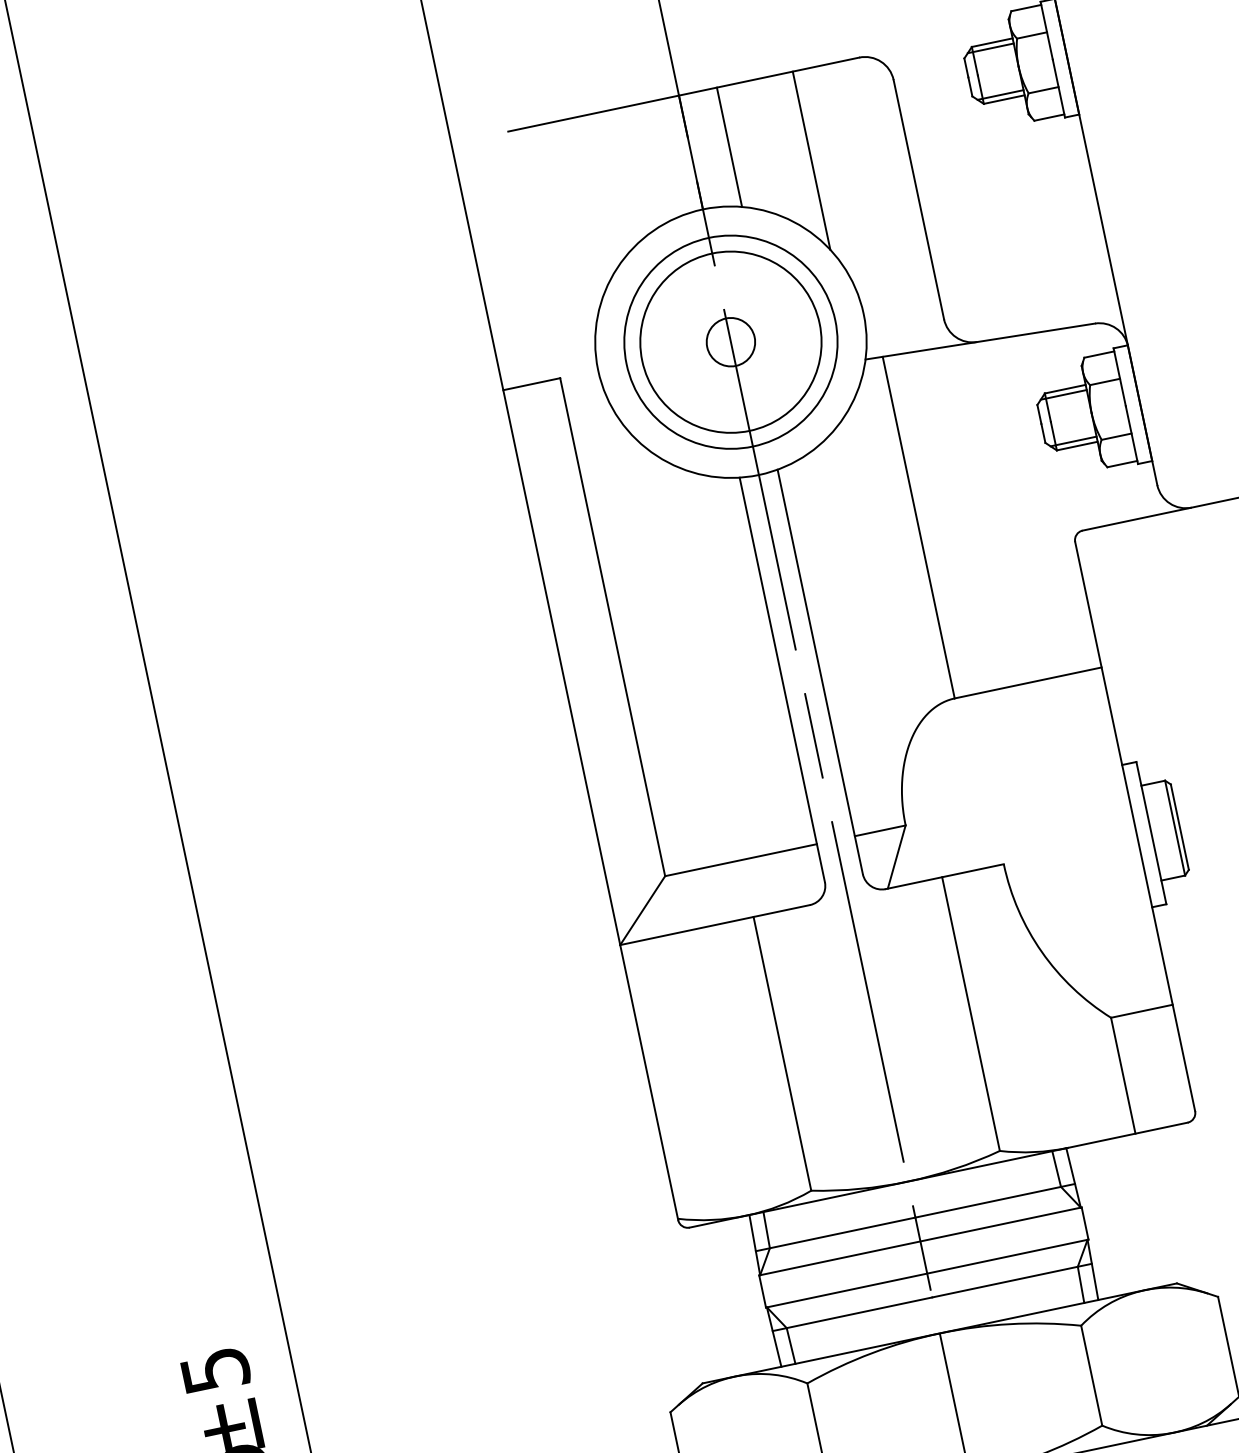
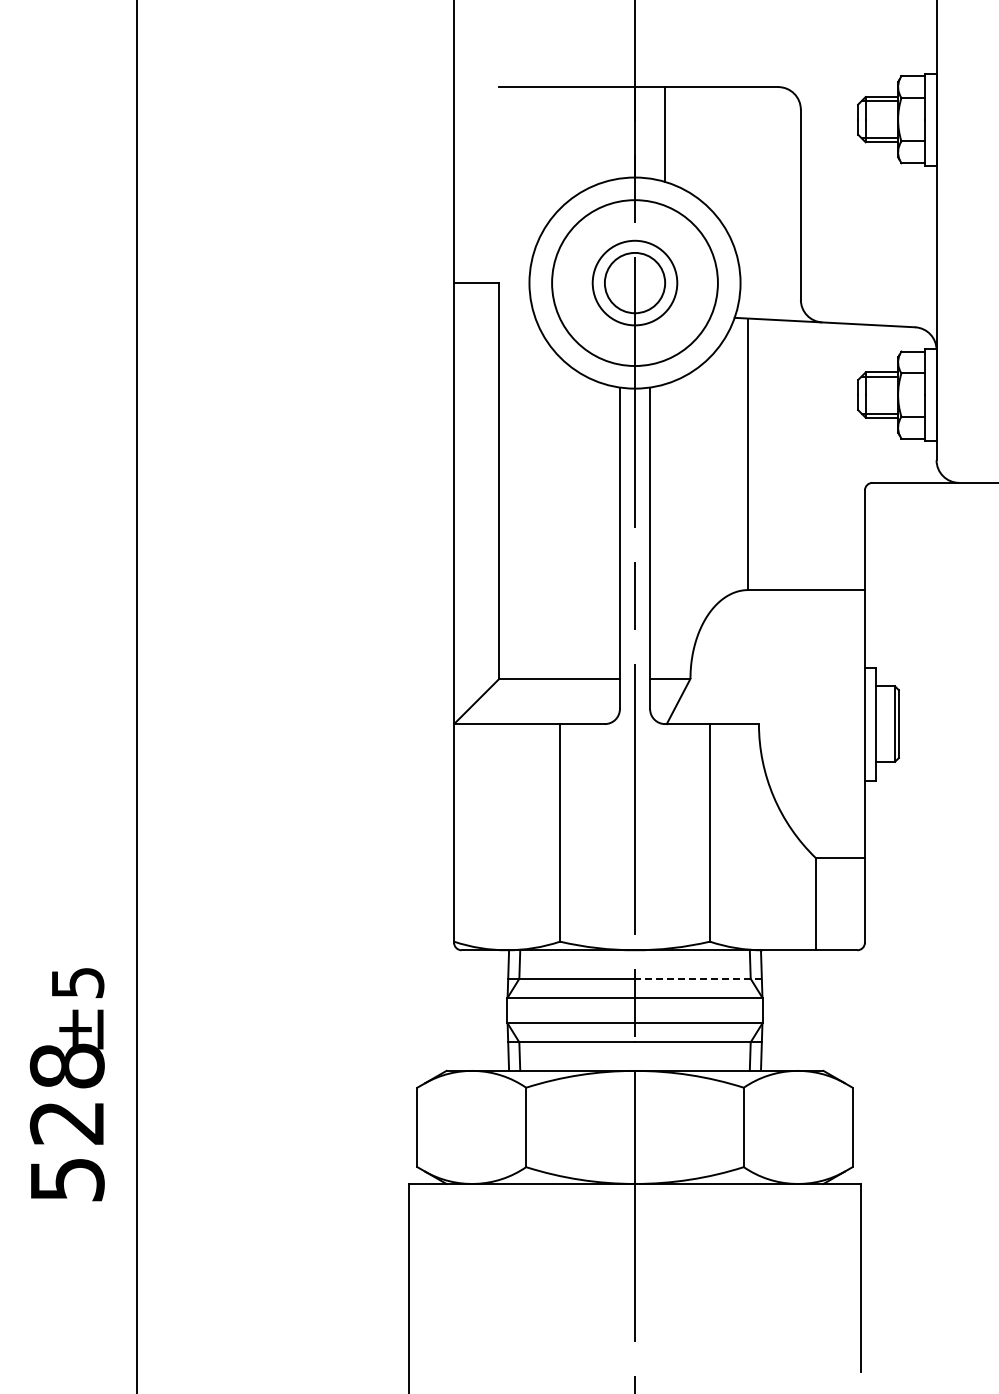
line: (811, 160) -> (725, 157), removed
circle: (730, 341) -> (634, 282), size x0.6
circle: (730, 341) -> (634, 282), size x1.6
line: (993, 1200) -> (697, 978), solid -> dashed

